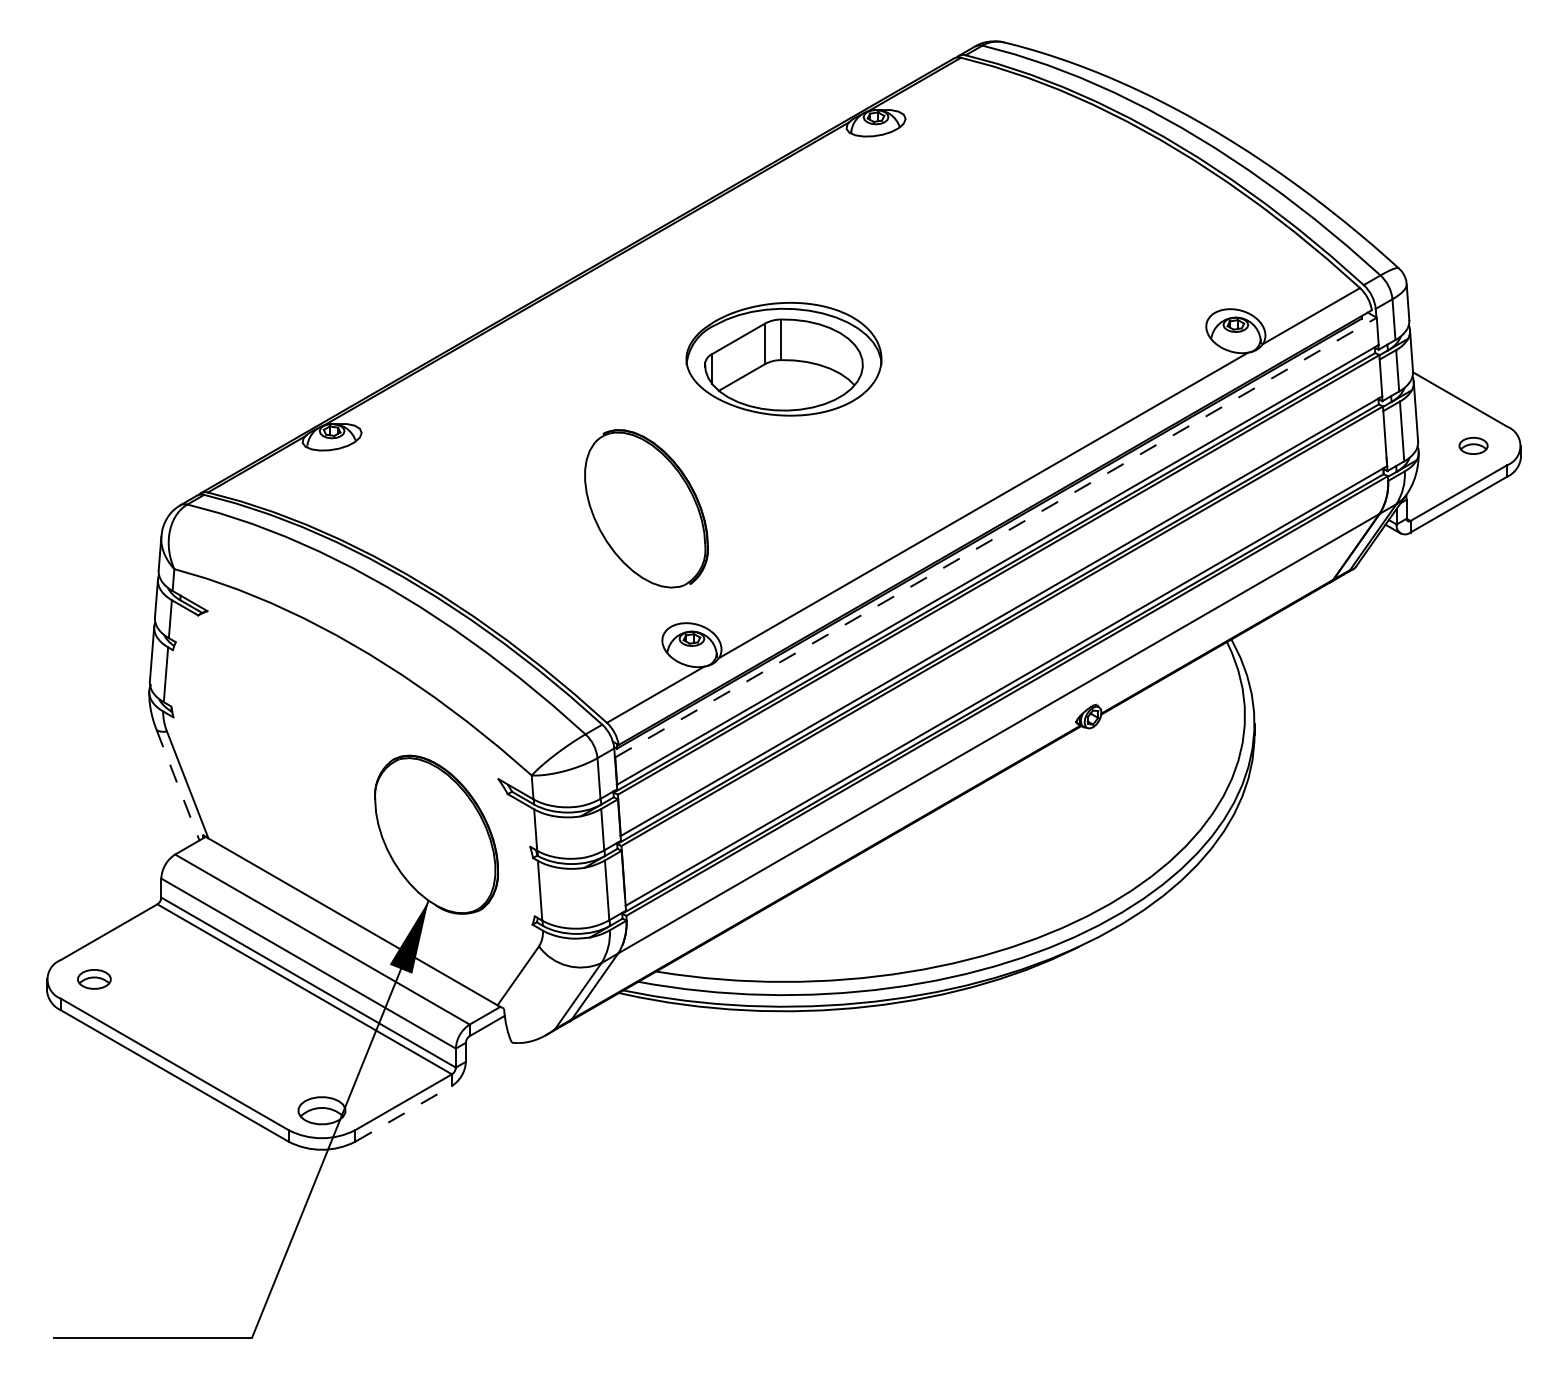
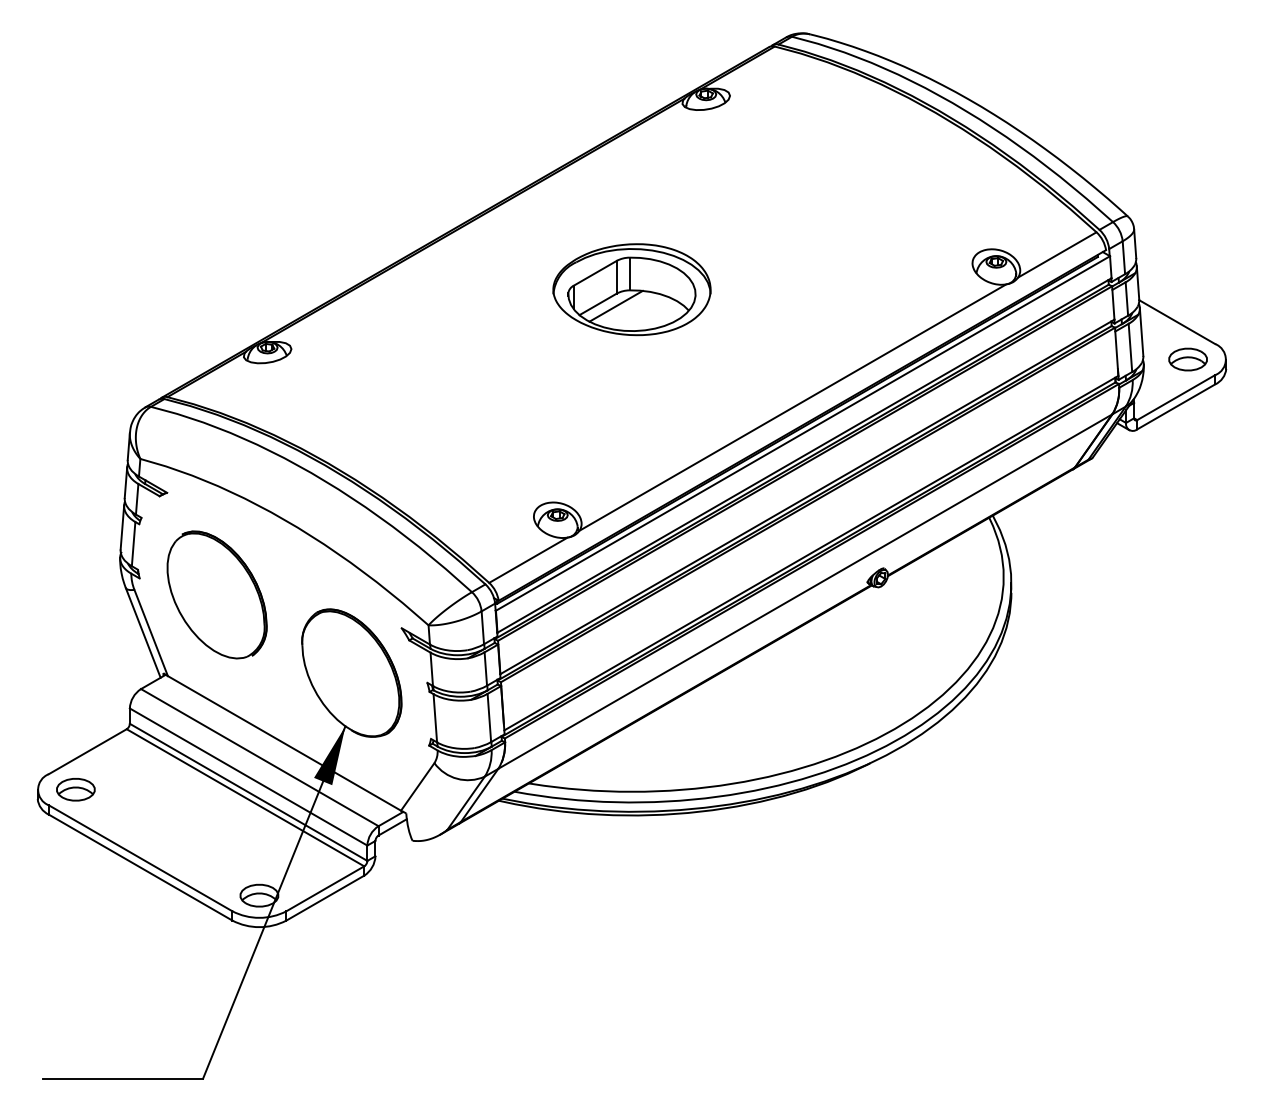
line: (764, 379) -> (616, 306), added
part: (1473, 445) -> (1188, 359), size x1.67
part: (646, 508) -> (217, 594), moved
line: (996, 537) -> (803, 433), dashed -> solid
line: (177, 784) -> (142, 632), dashed -> solid
part: (94, 979) -> (75, 789), size x1.43
line: (403, 1113) -> (325, 897), dashed -> solid

